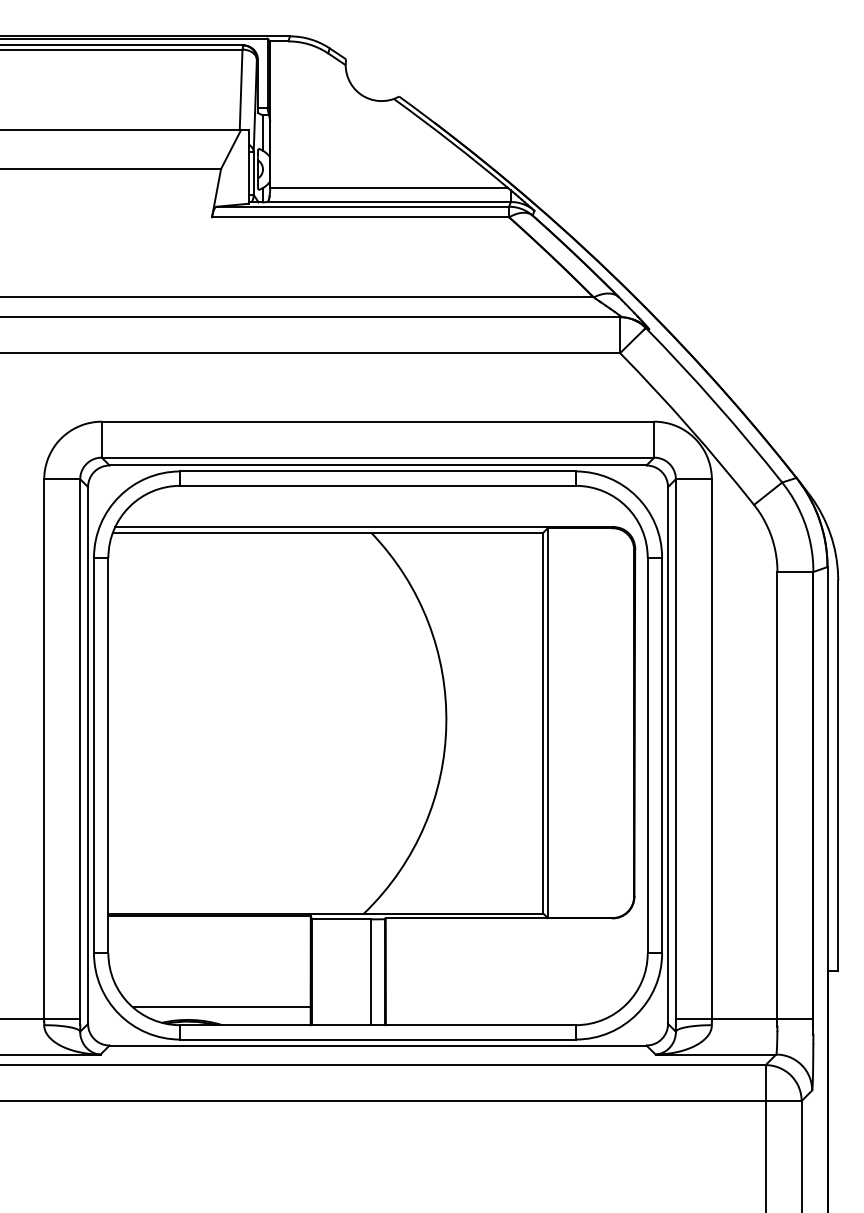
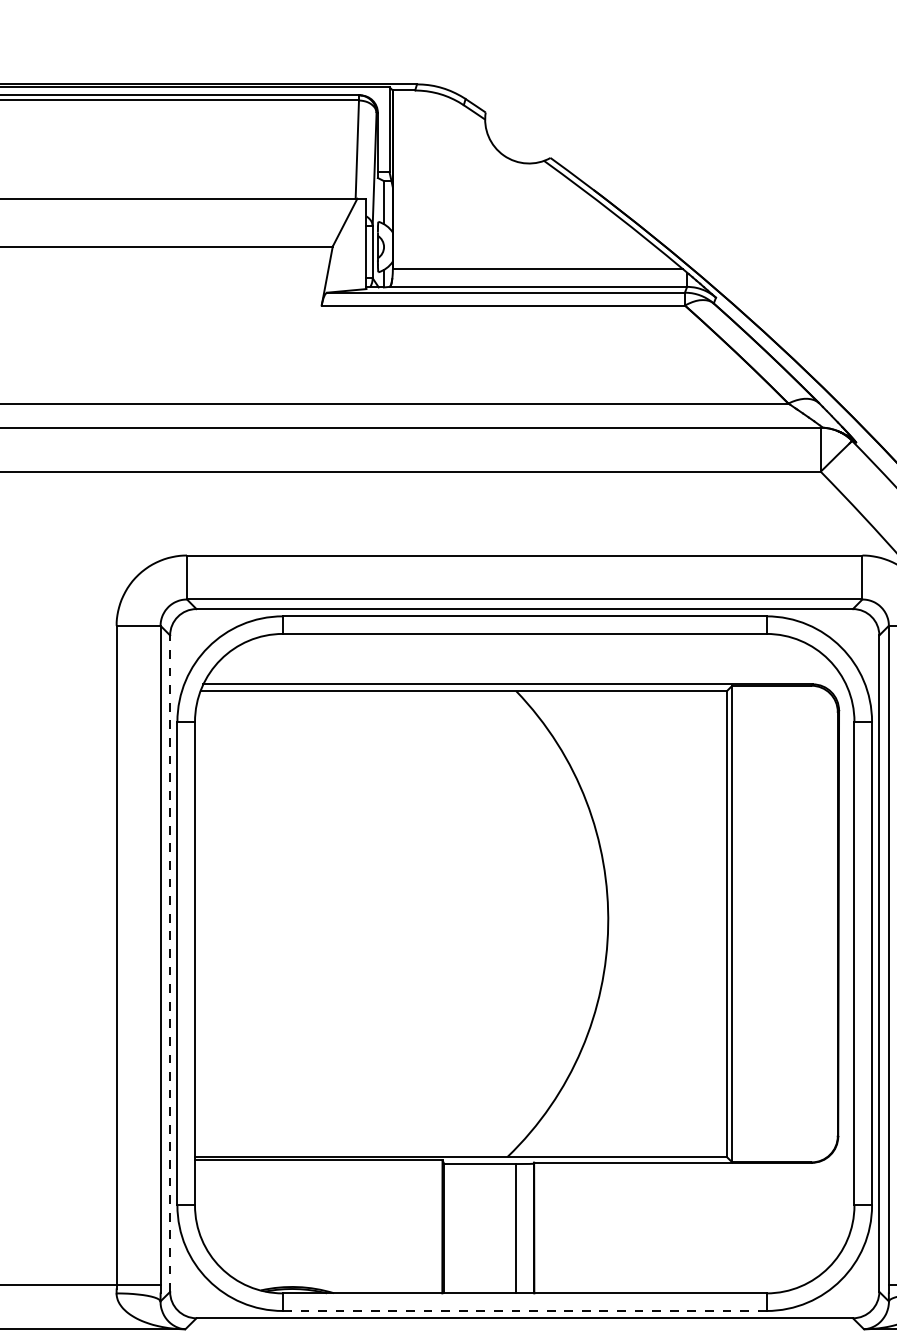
line: (88, 755) -> (170, 963), solid -> dashed
line: (221, 1007) -> (333, 1271), removed
line: (378, 1039) -> (525, 1310), solid -> dashed

